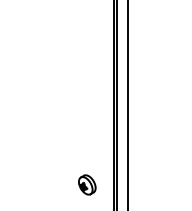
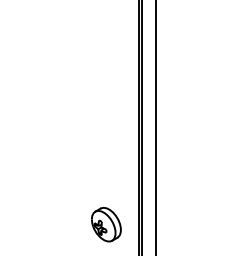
part: (87, 184) -> (106, 224), size x1.43

